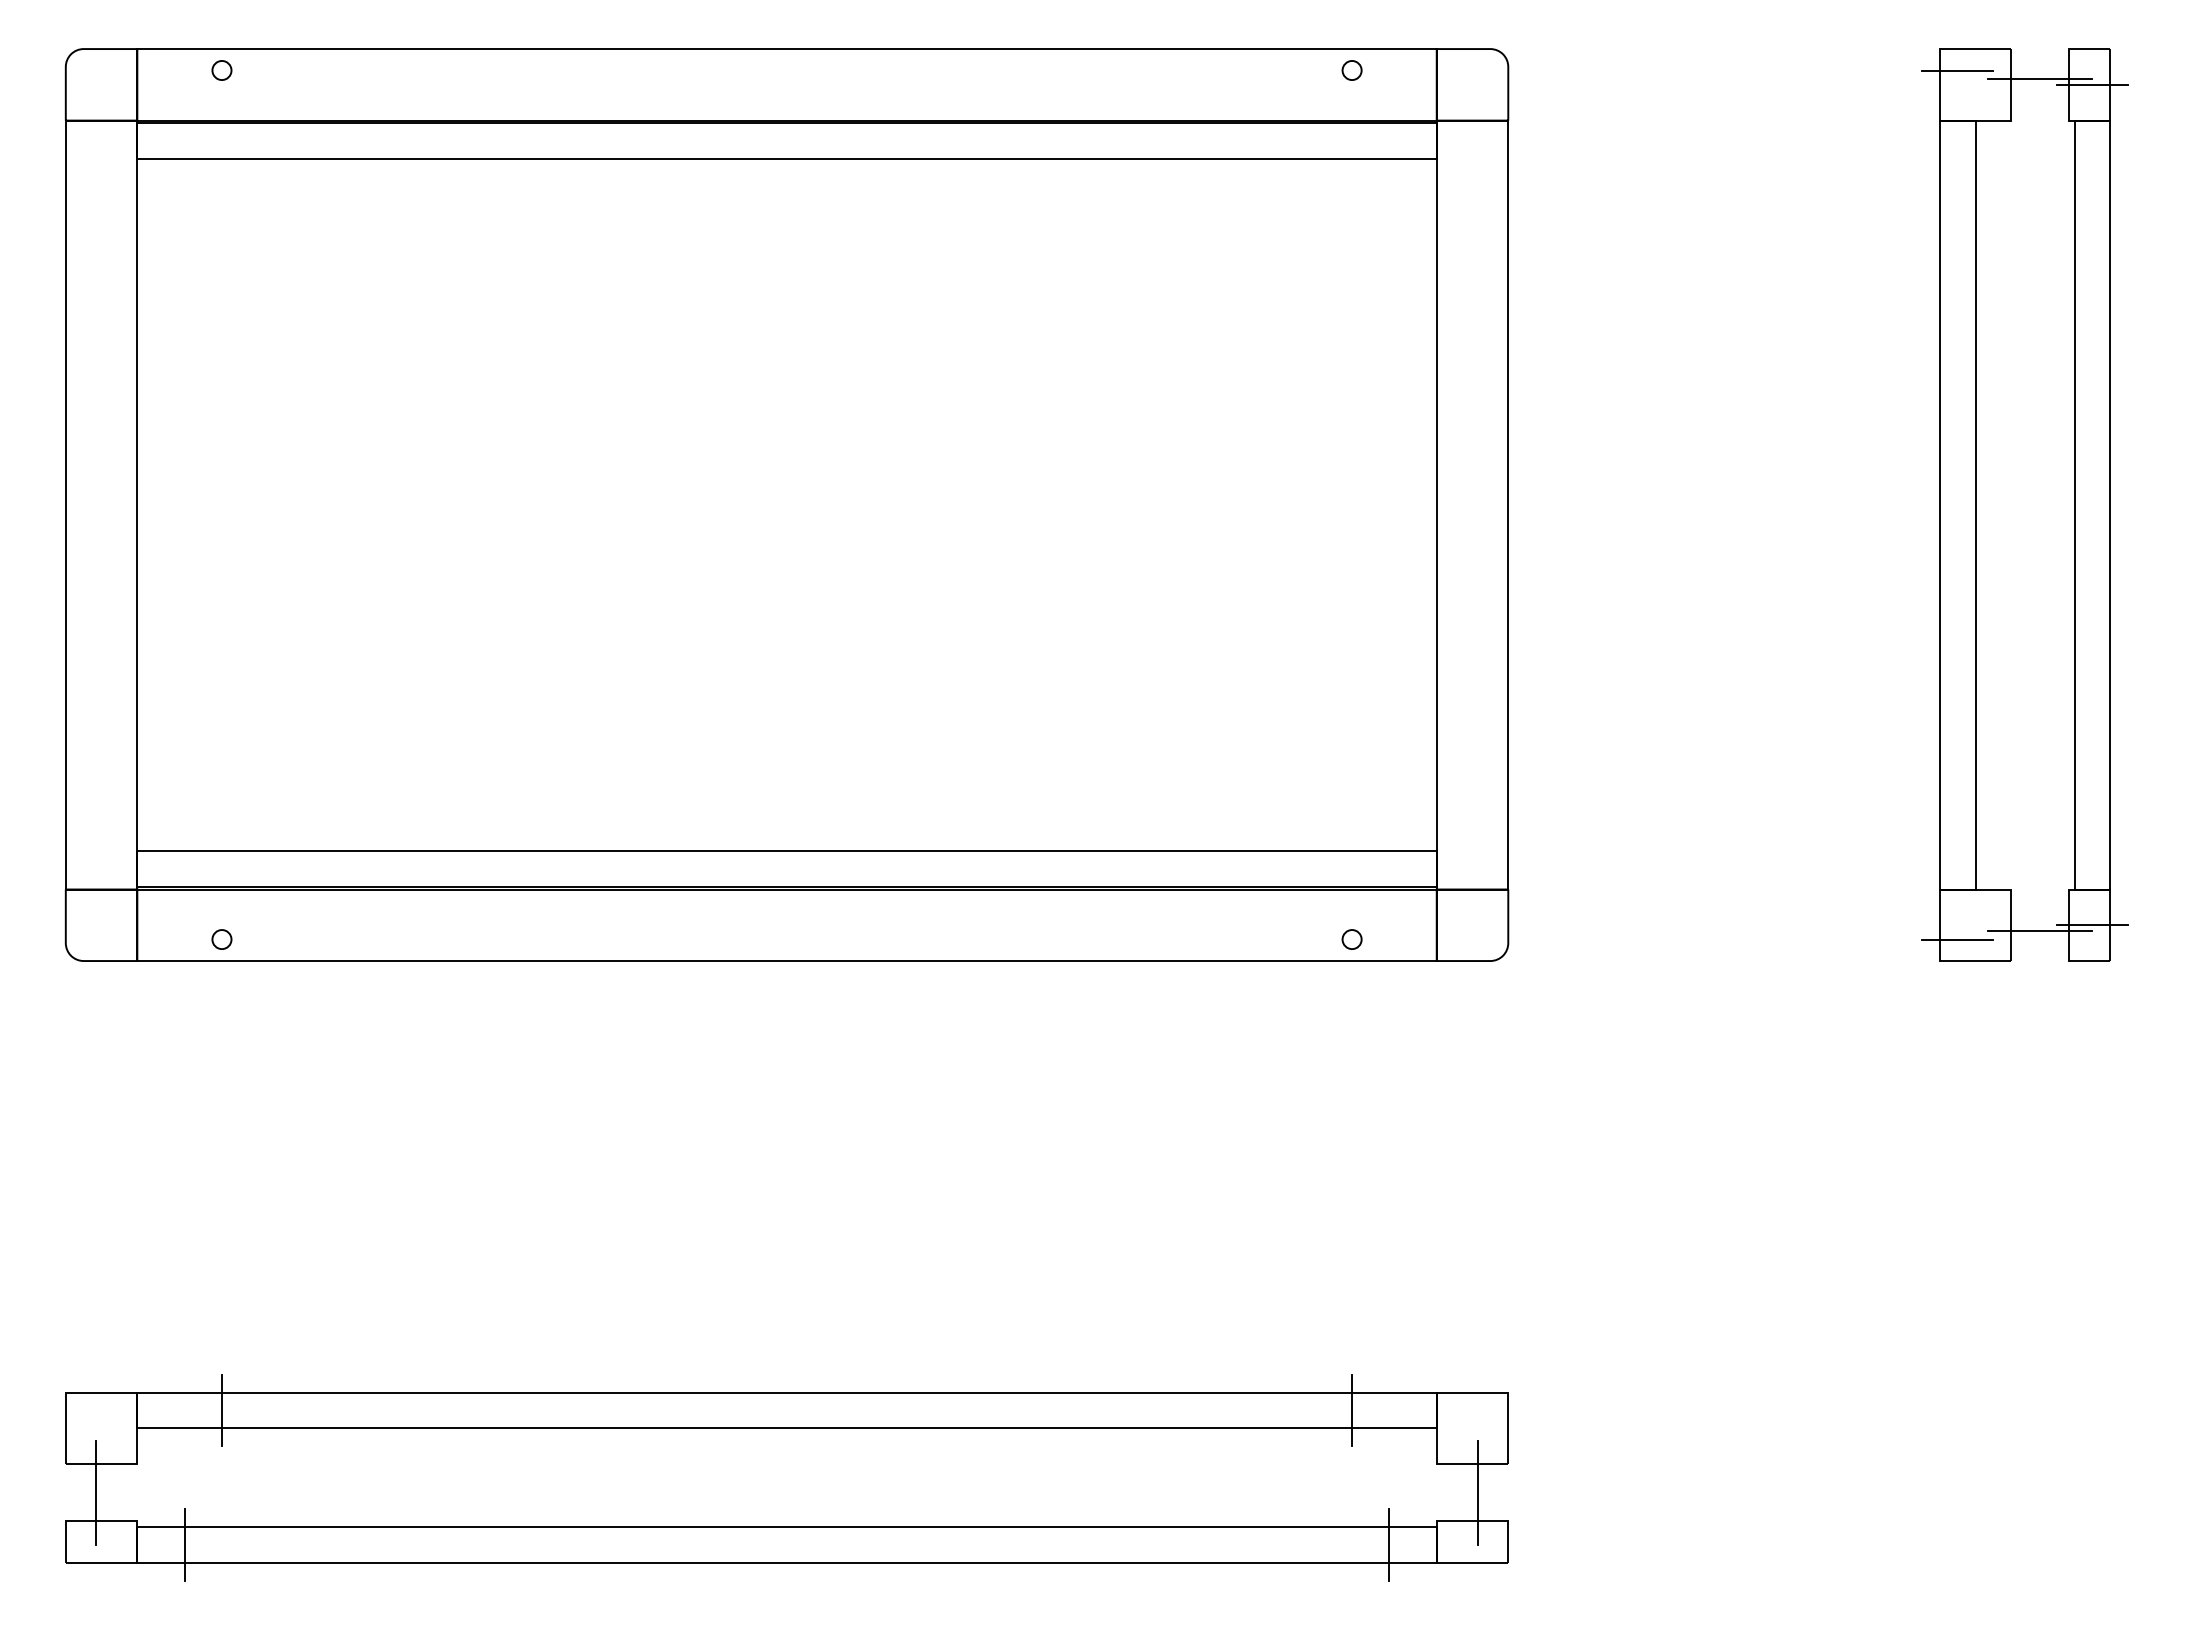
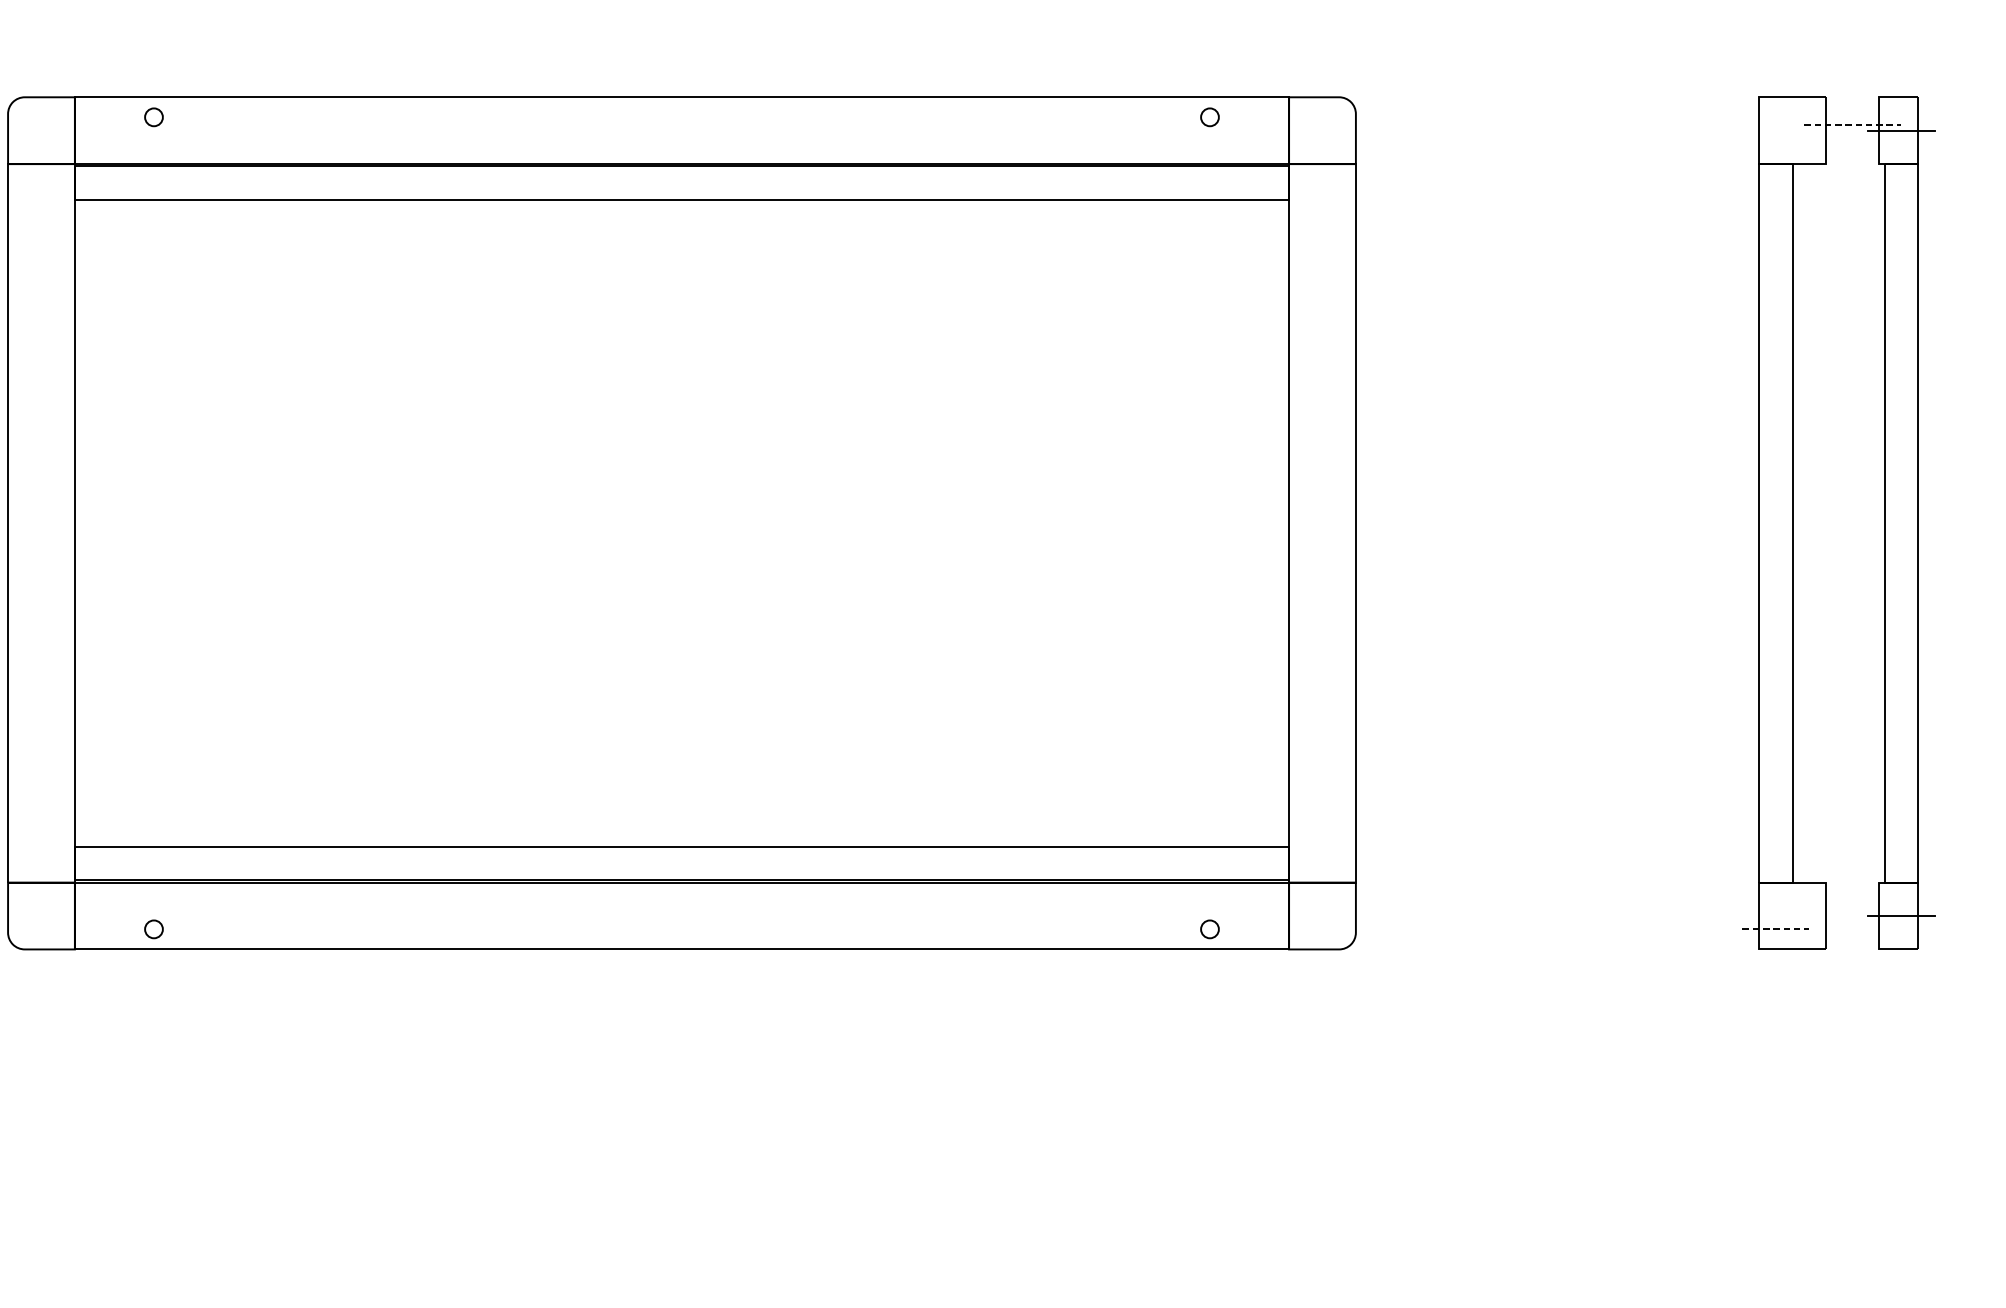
line: (1957, 70) -> (1775, 117), removed
line: (2039, 78) -> (1852, 124), solid -> dashed
line: (2039, 931) -> (1852, 921), removed
line: (1957, 939) -> (1775, 929), solid -> dashed

